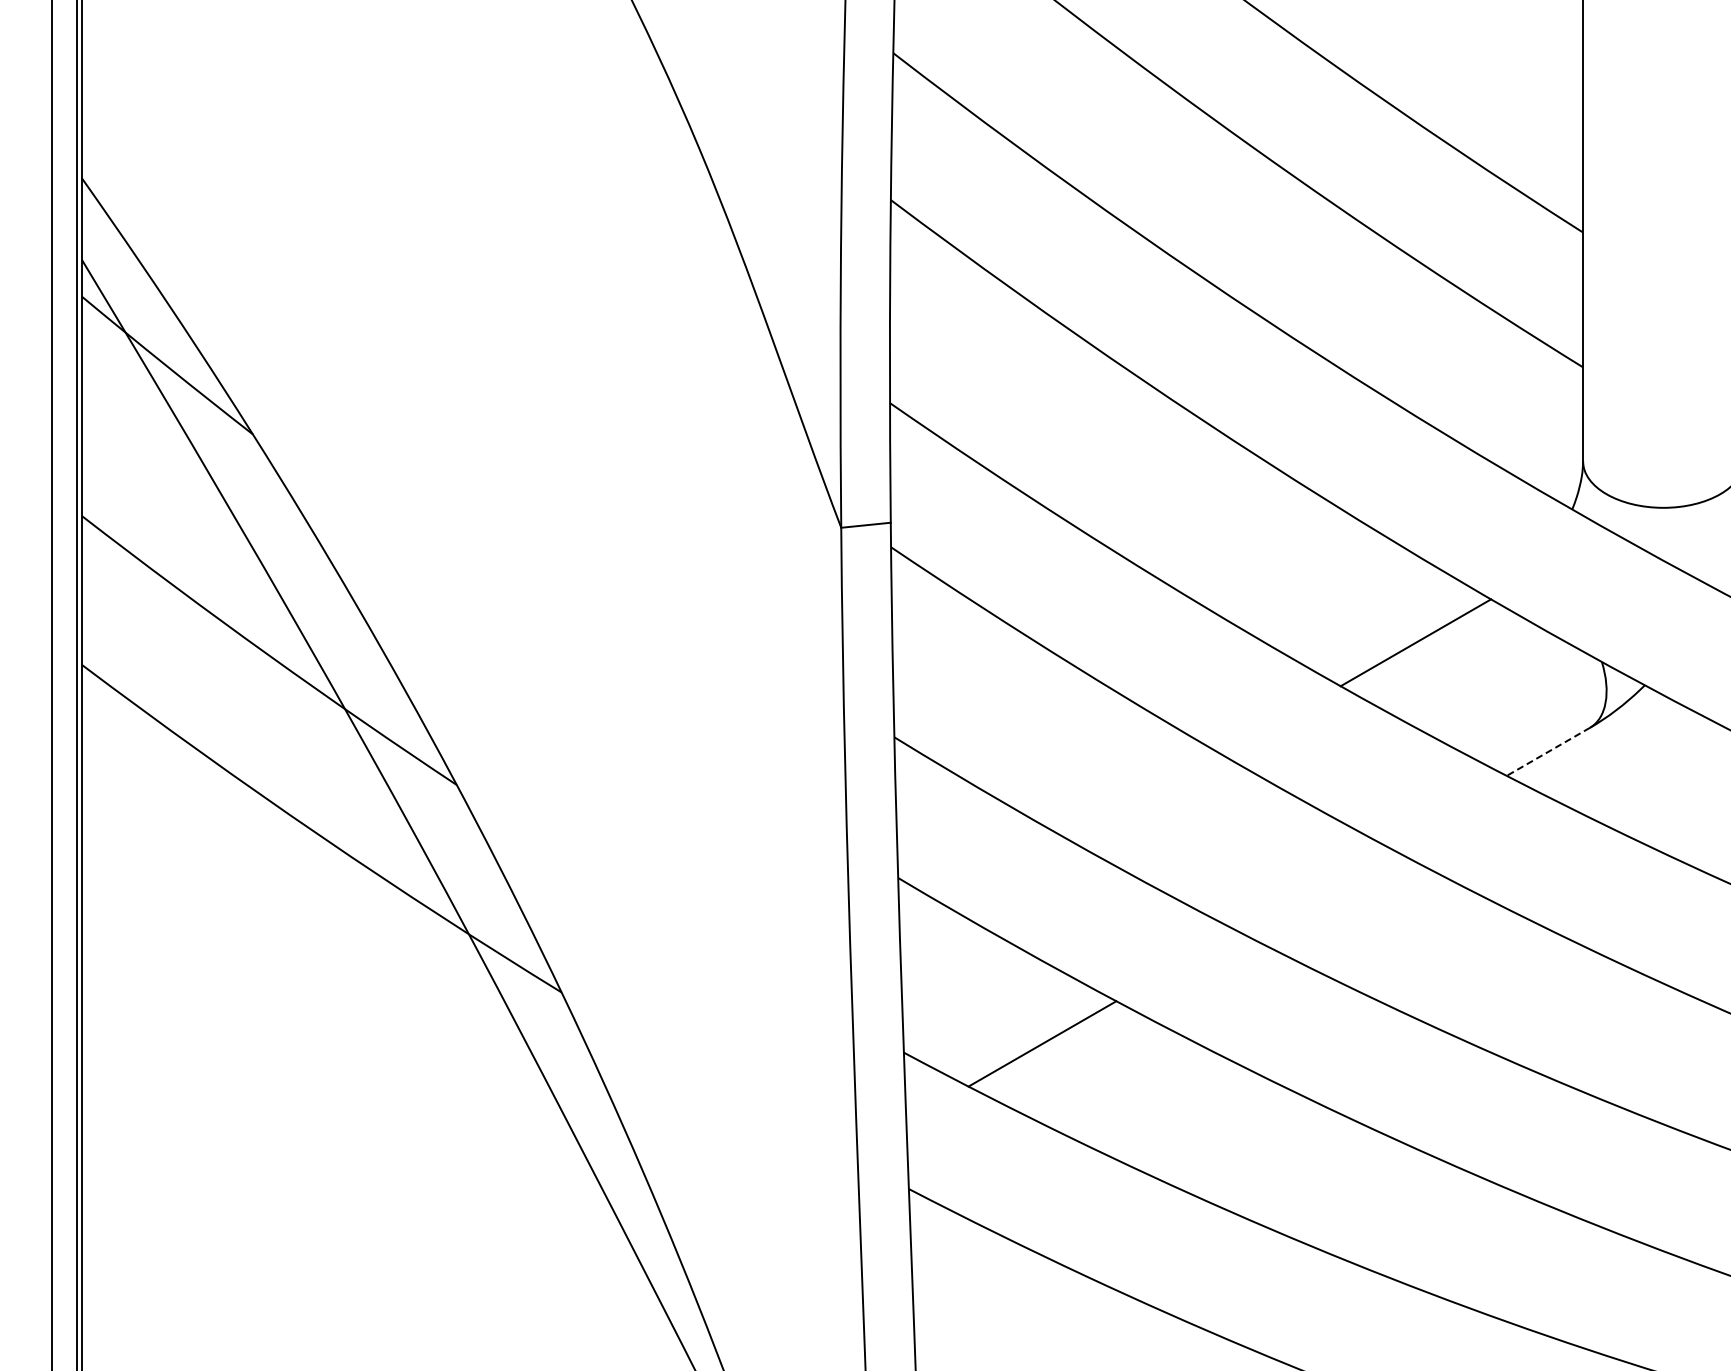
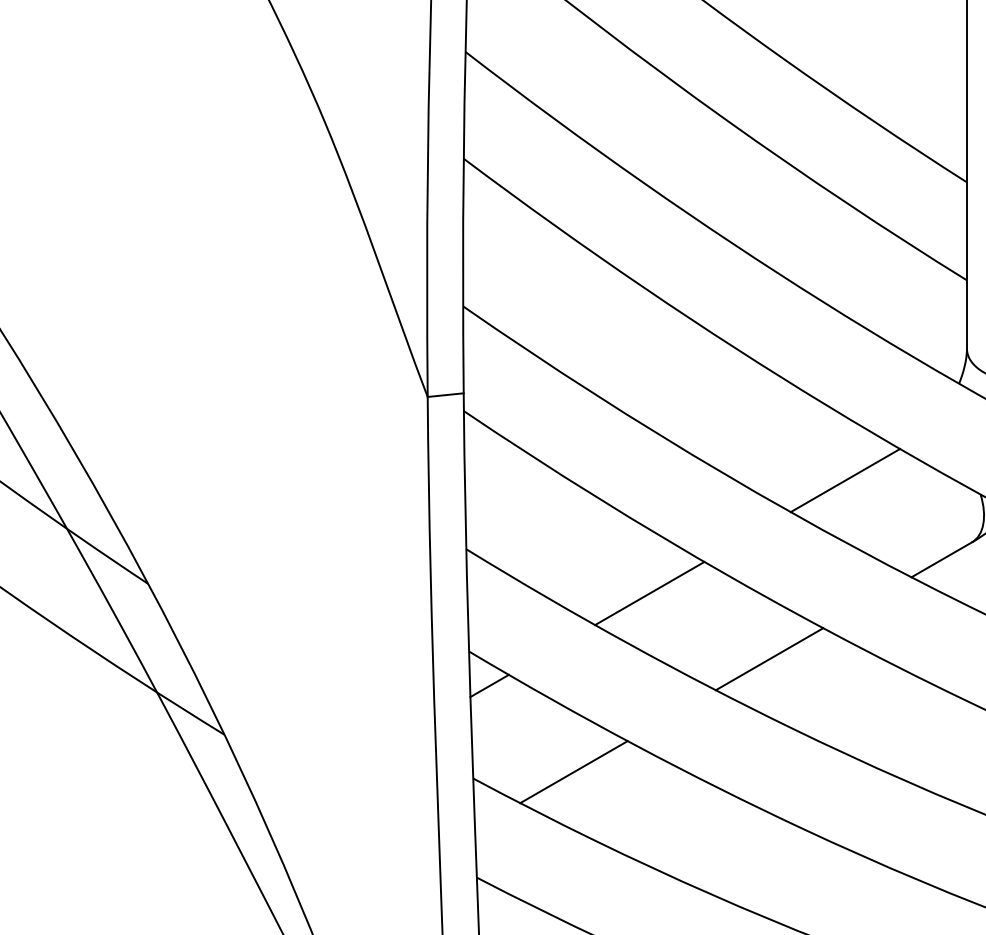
line: (1547, 752) -> (941, 560), dashed -> solid
line: (1146, 797) -> (649, 593), added
line: (1311, 888) -> (769, 659), added
line: (926, 925) -> (489, 686), added

